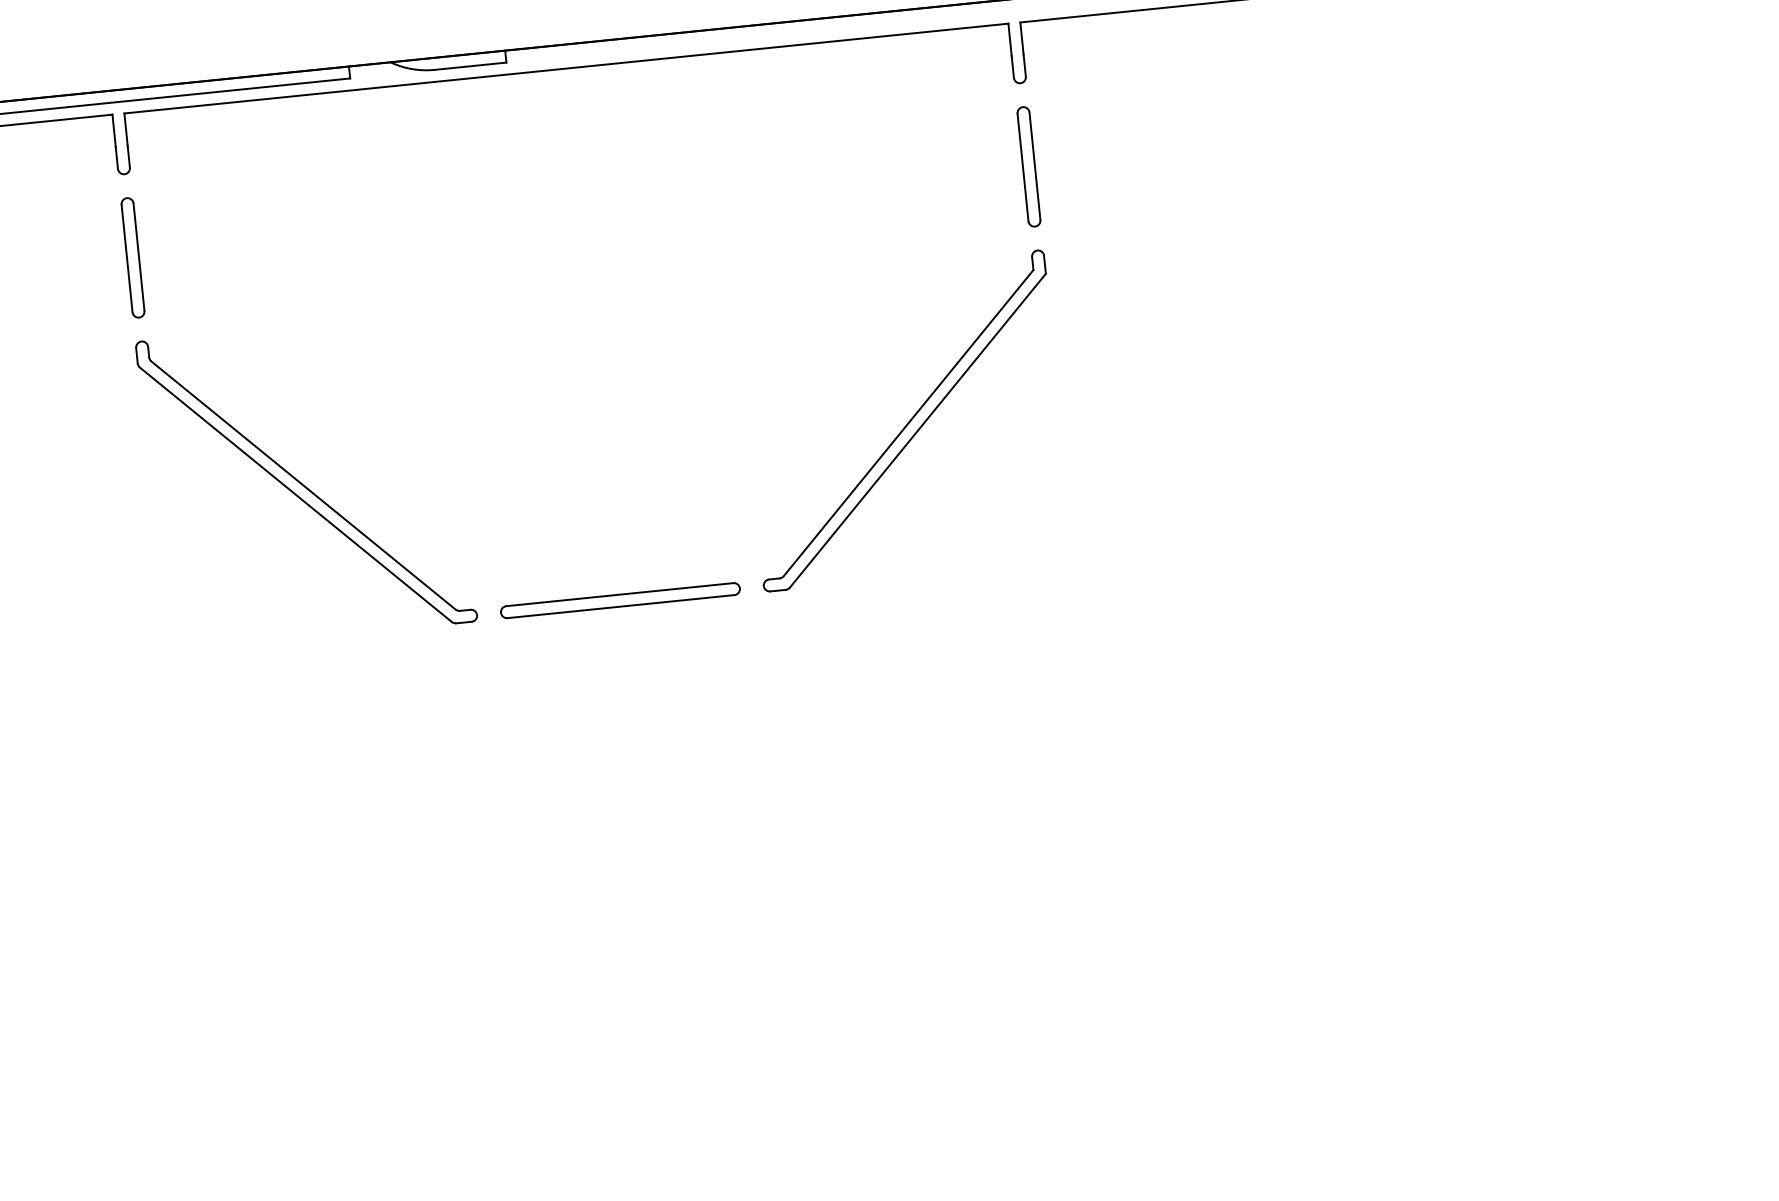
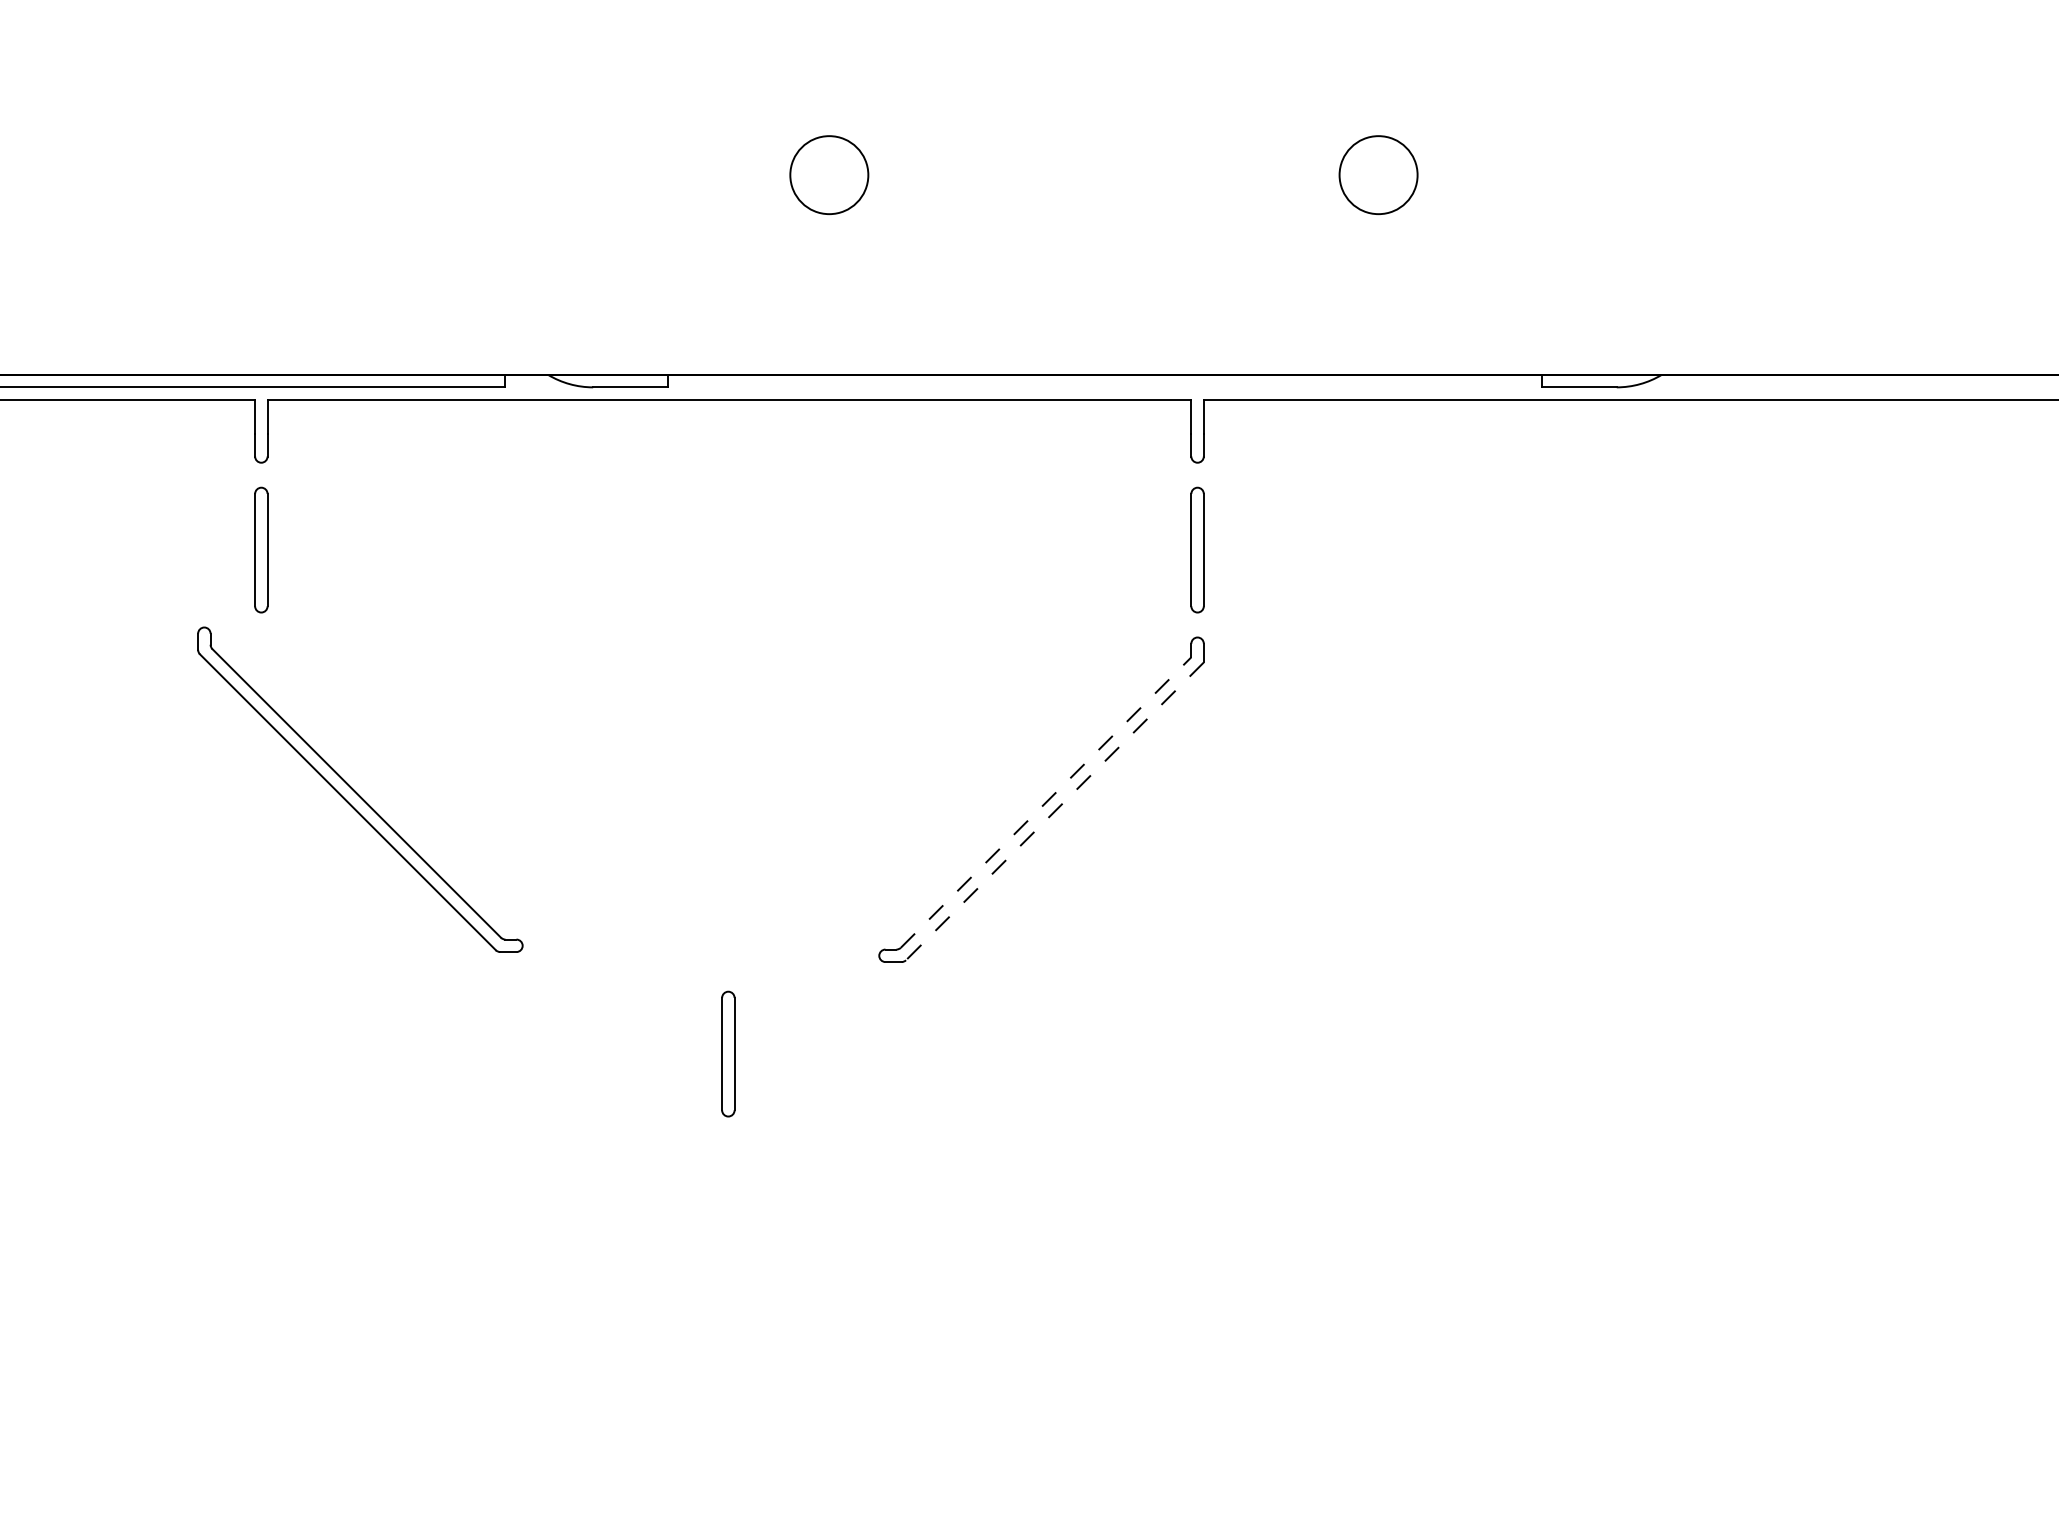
line: (908, 423) -> (1046, 802), solid -> dashed
line: (917, 430) -> (1054, 811), solid -> dashed
part: (306, 481) -> (360, 789), moved
part: (620, 600) -> (729, 955), removed
part: (629, 694) -> (728, 1053), added

